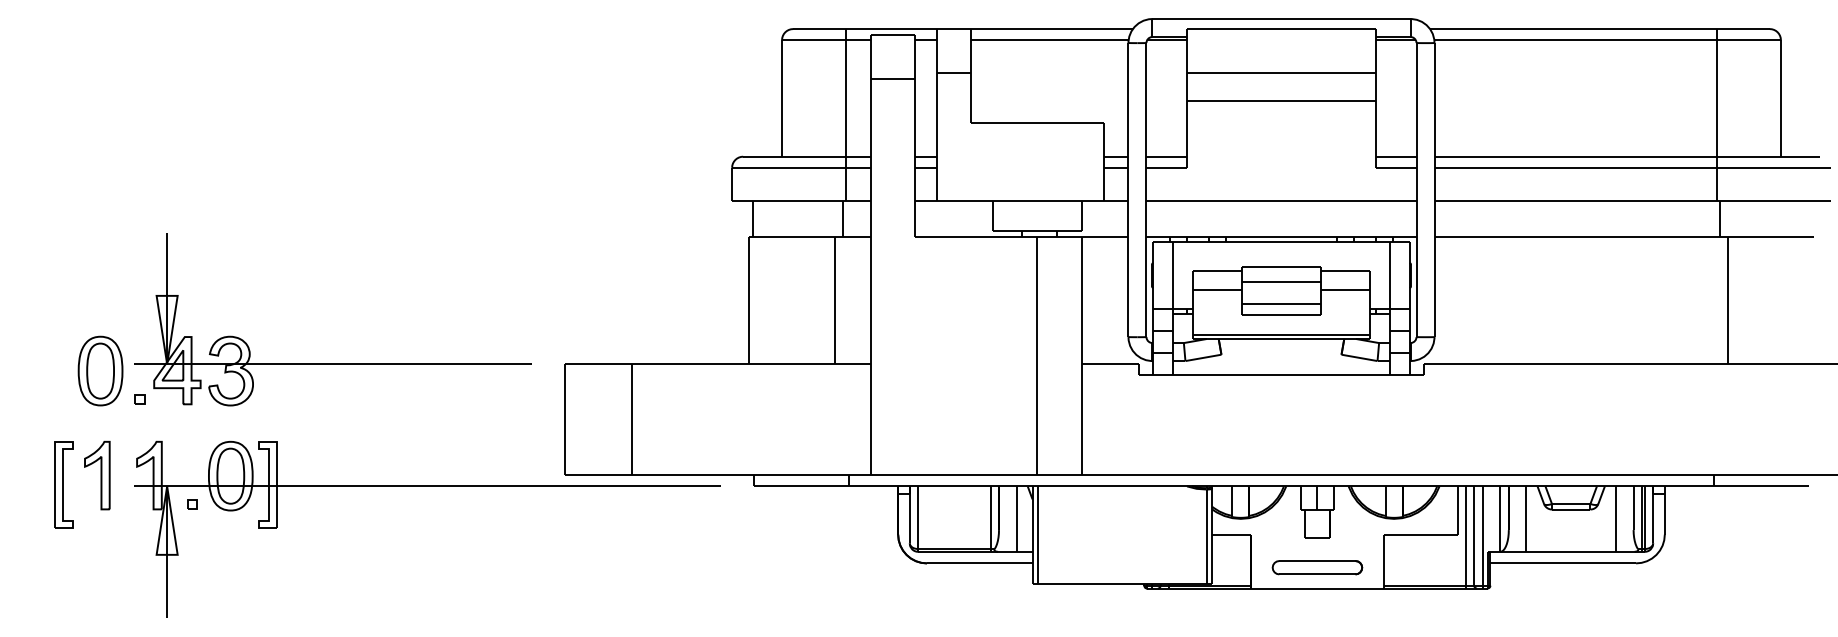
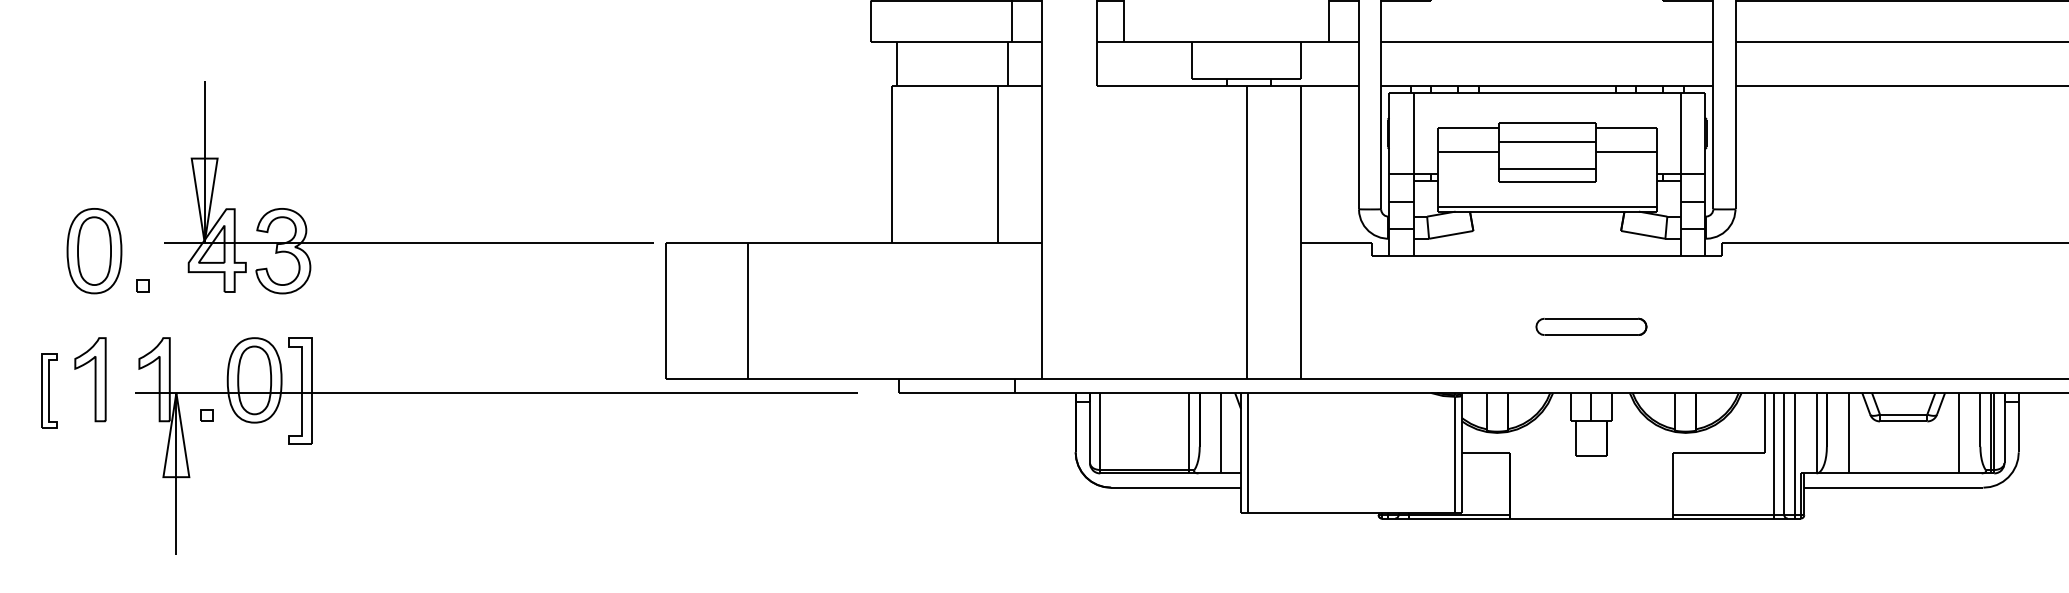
part: (332, 363) -> (408, 241), moved
part: (63, 484) -> (48, 390), size x0.7
part: (1317, 567) -> (1591, 326), moved

